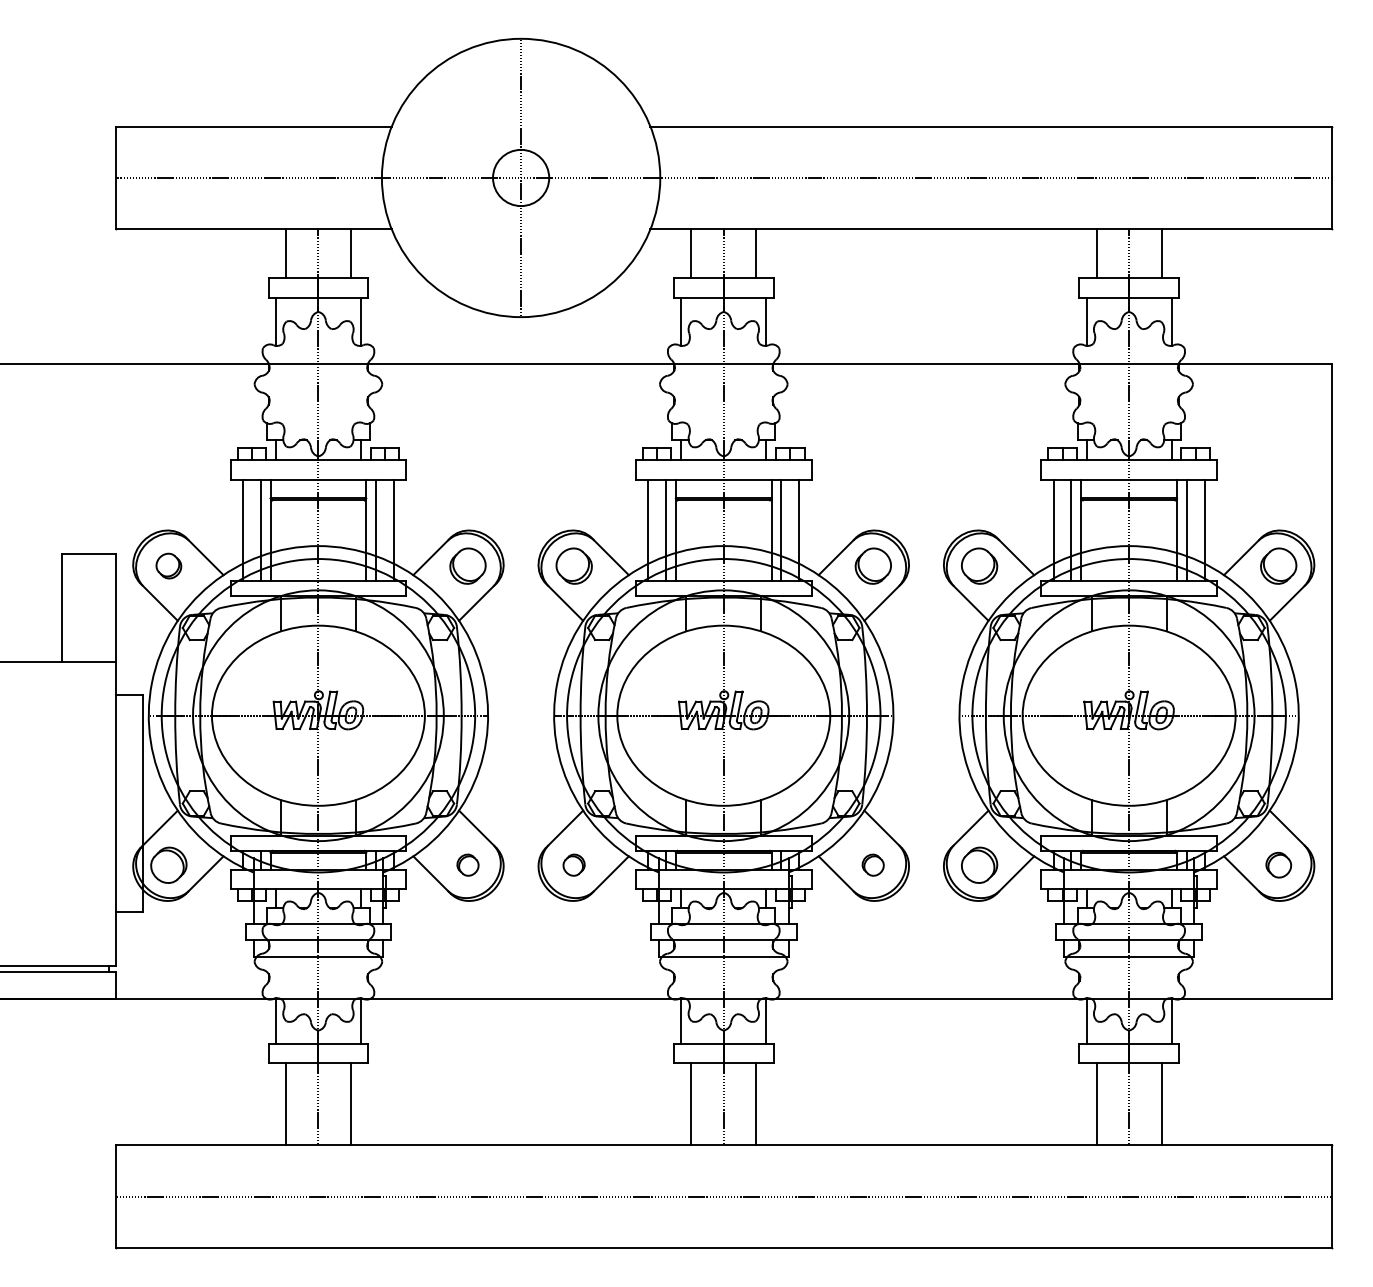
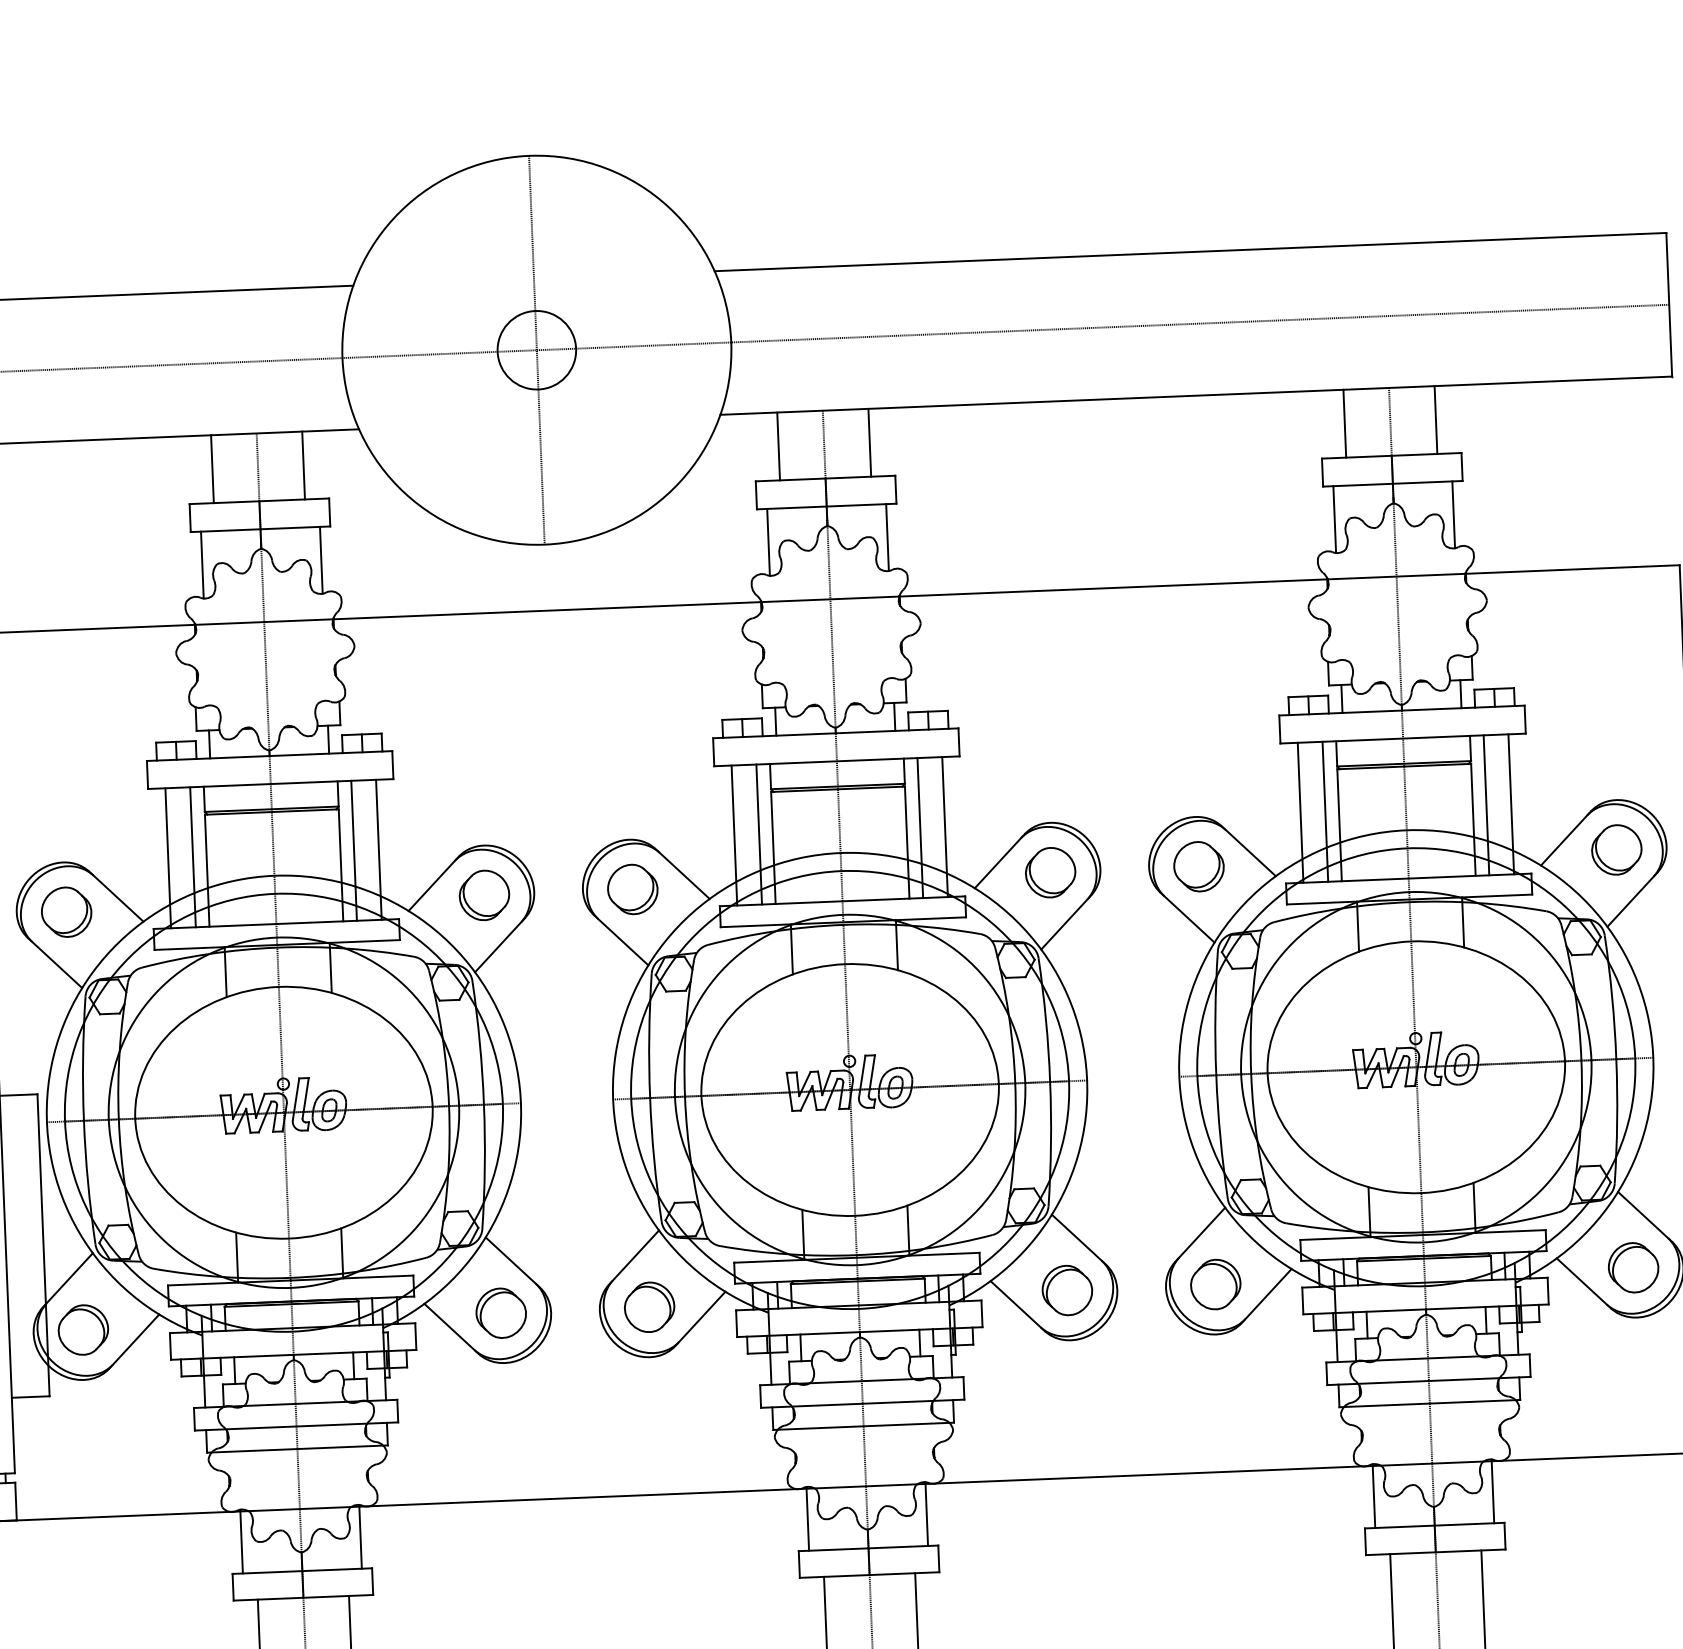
part: (168, 565) -> (66, 911), size x1.43
part: (467, 864) -> (500, 1312), size x1.67
part: (573, 864) -> (648, 1306), size x1.67
part: (872, 864) -> (1066, 1289), size x1.67
part: (1278, 864) -> (1633, 1266), size x1.43

